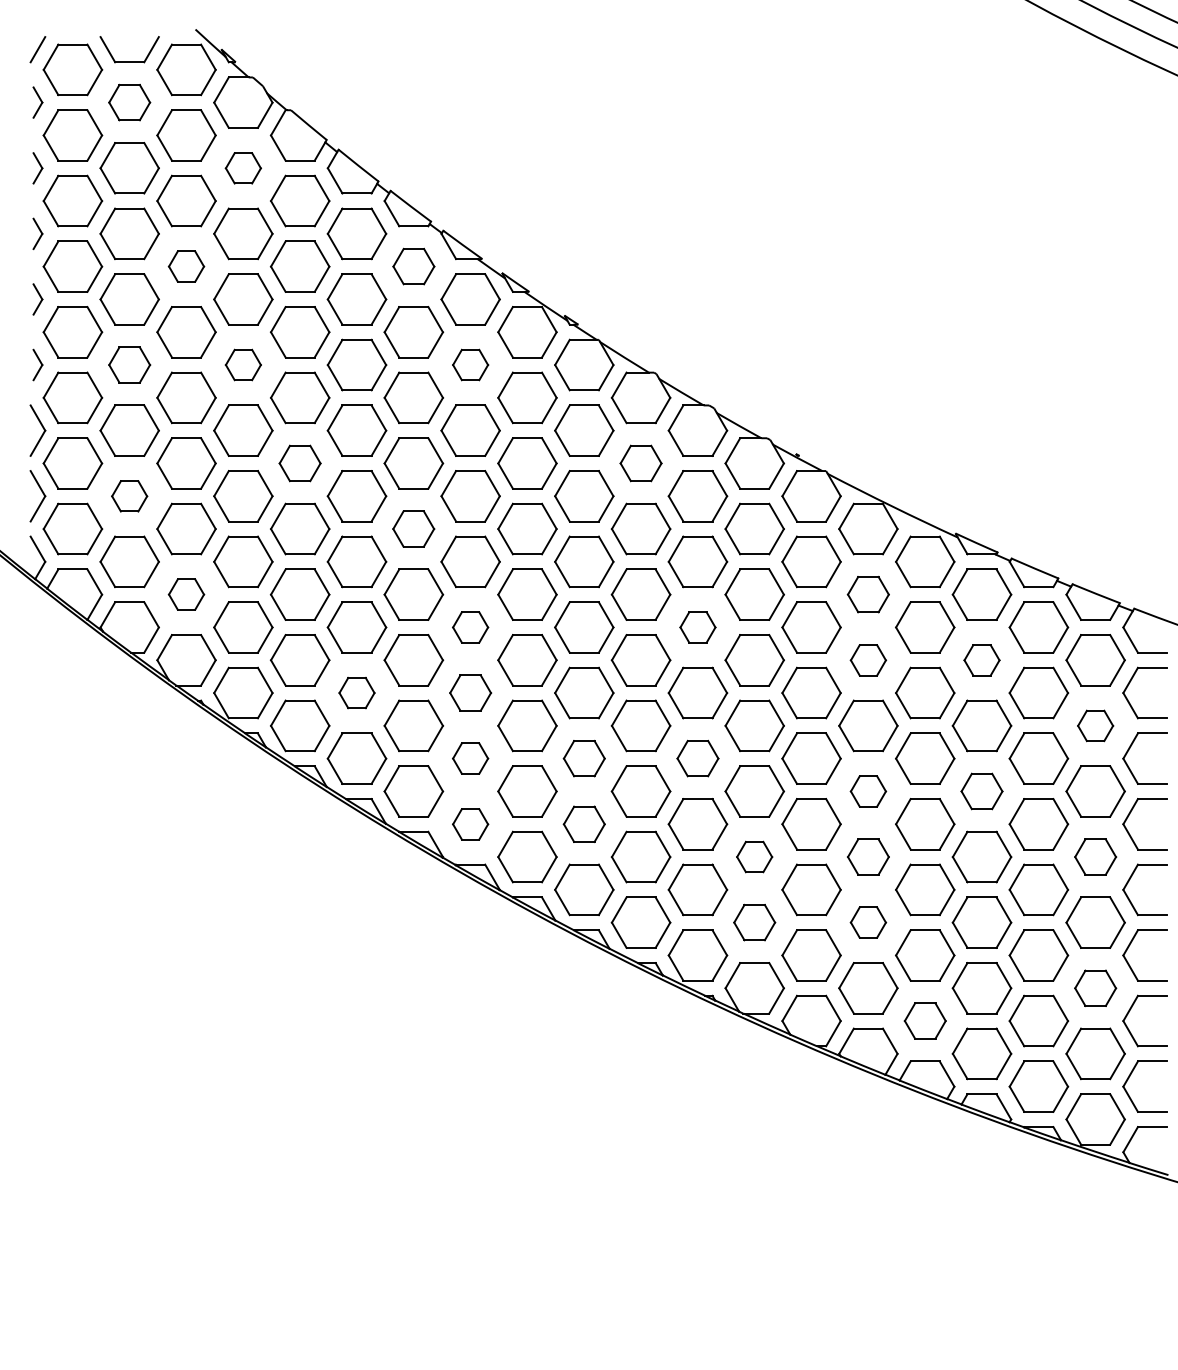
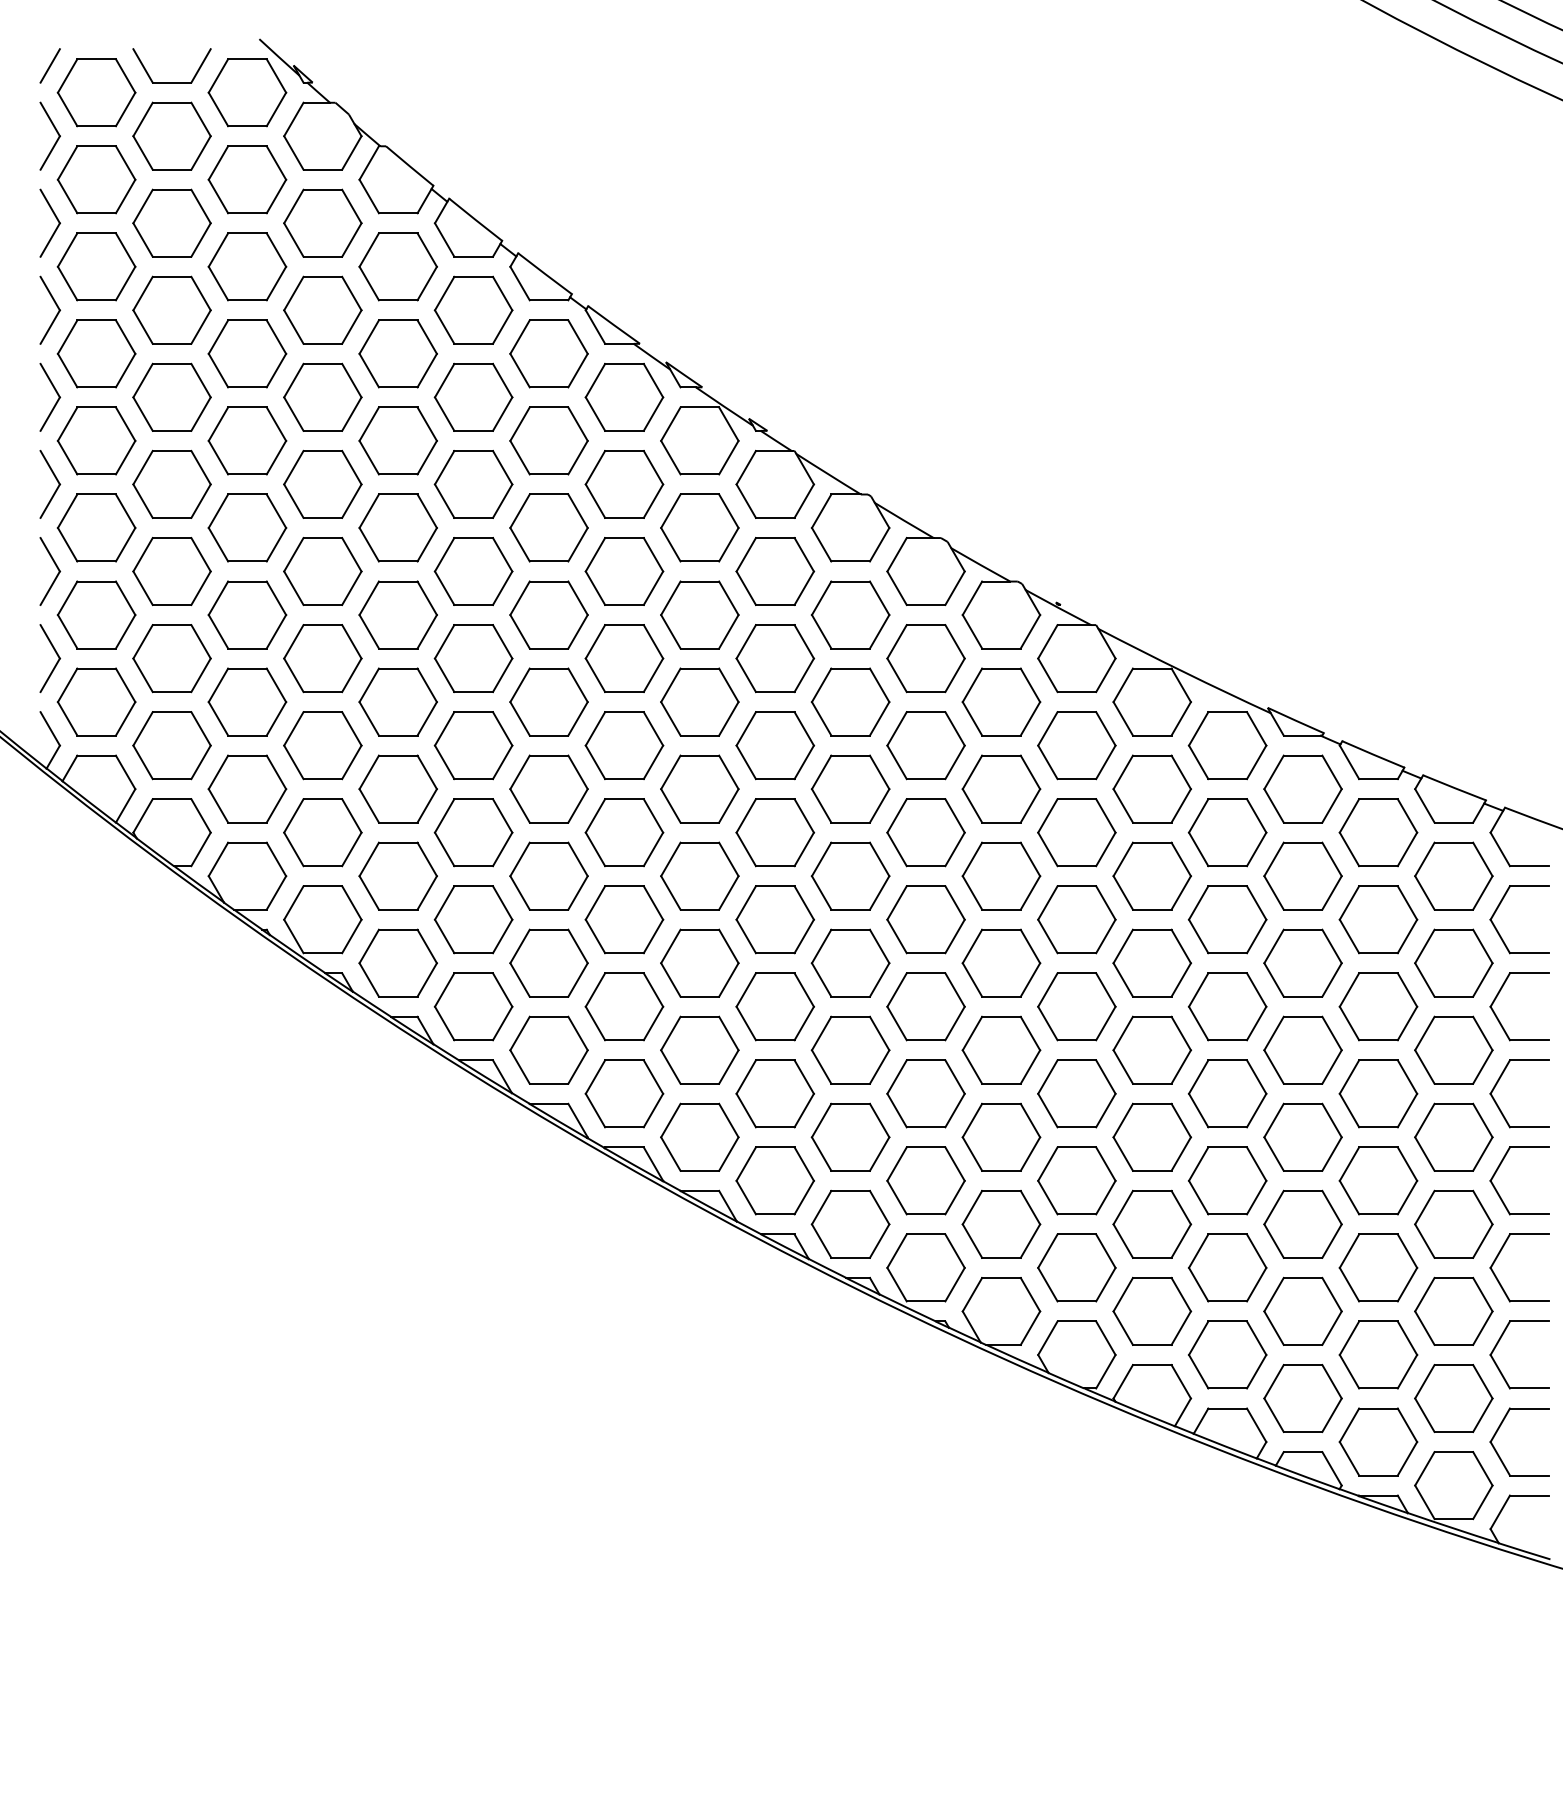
part: (37, 102) -> (49, 136), size x1.67
part: (129, 102) -> (171, 136), size x1.43
part: (37, 168) -> (49, 223), size x1.67
part: (243, 168) -> (323, 223), size x1.67
part: (37, 233) -> (49, 309), size x1.67
part: (186, 266) -> (247, 353), size x1.67
part: (413, 266) -> (548, 353), size x1.43
part: (37, 299) -> (49, 397), size x1.67
part: (37, 364) -> (49, 483), size x1.67
part: (129, 364) -> (171, 483), size x1.43
part: (243, 364) -> (323, 483), size x1.67
part: (470, 364) -> (624, 483), size x1.67
part: (299, 463) -> (397, 615), size x1.43
part: (640, 463) -> (849, 615), size x1.43
part: (129, 496) -> (171, 658), size x1.67
part: (413, 528) -> (548, 701), size x1.43
part: (186, 594) -> (247, 788), size x1.67
part: (868, 594) -> (1152, 788), size x1.43
part: (470, 627) -> (624, 832), size x1.67
part: (697, 627) -> (925, 832), size x1.67
part: (868, 660) -> (1152, 876), size x1.67
part: (981, 660) -> (1302, 876), size x1.67
part: (356, 692) -> (472, 918), size x1.67
part: (470, 692) -> (624, 918), size x1.43
part: (1095, 725) -> (1453, 962), size x1.67
part: (470, 758) -> (624, 1006), size x1.67
part: (584, 758) -> (775, 1006), size x1.43
part: (697, 758) -> (925, 1006), size x1.43
part: (868, 791) -> (1152, 1050), size x1.67
part: (981, 791) -> (1302, 1050), size x1.43
part: (470, 824) -> (624, 1094), size x1.67
part: (584, 824) -> (775, 1094), size x1.43
part: (754, 856) -> (1001, 1136), size x1.67
part: (868, 856) -> (1152, 1136), size x1.43
part: (1095, 856) -> (1453, 1136), size x1.43
part: (754, 922) -> (1001, 1224), size x1.43
part: (868, 922) -> (1152, 1224), size x1.67
part: (1095, 988) -> (1453, 1311), size x1.43
part: (925, 1020) -> (1228, 1354), size x1.43

